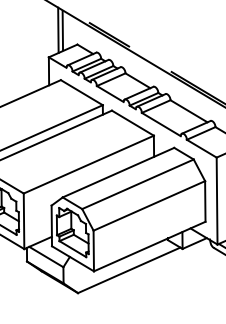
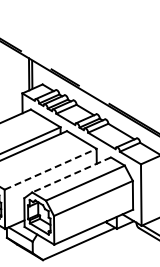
line: (90, 164) -> (51, 169), solid -> dashed
line: (118, 173) -> (71, 175), solid -> dashed

